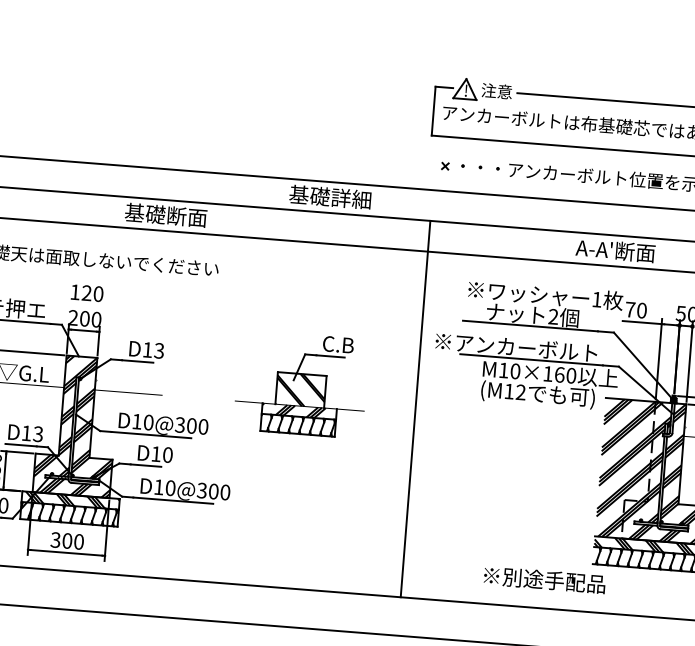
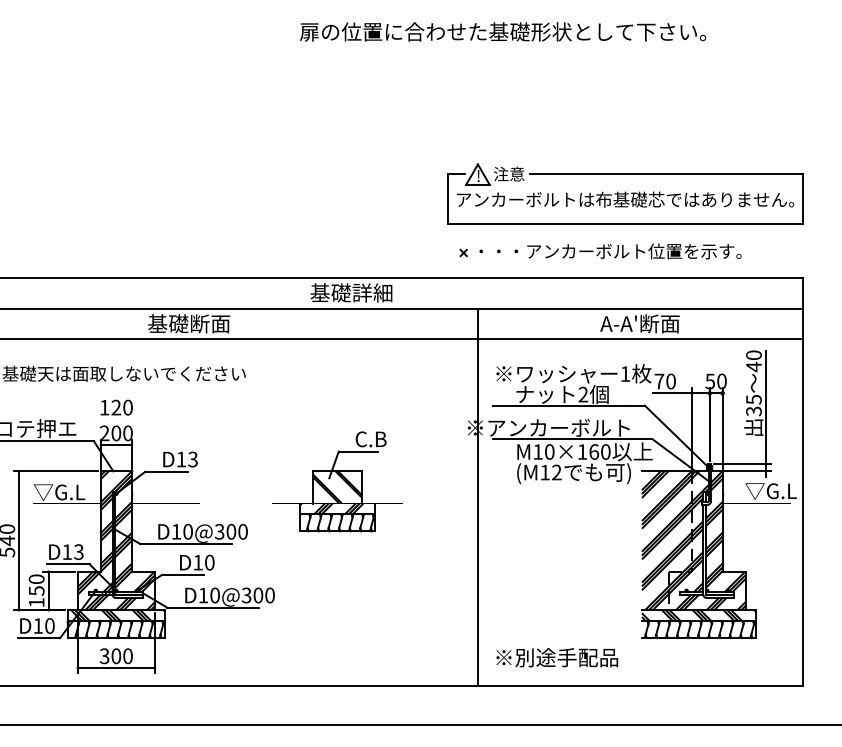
line: (415, 409) -> (478, 497), moved
text: (544, 579) -> (557, 657), moved

